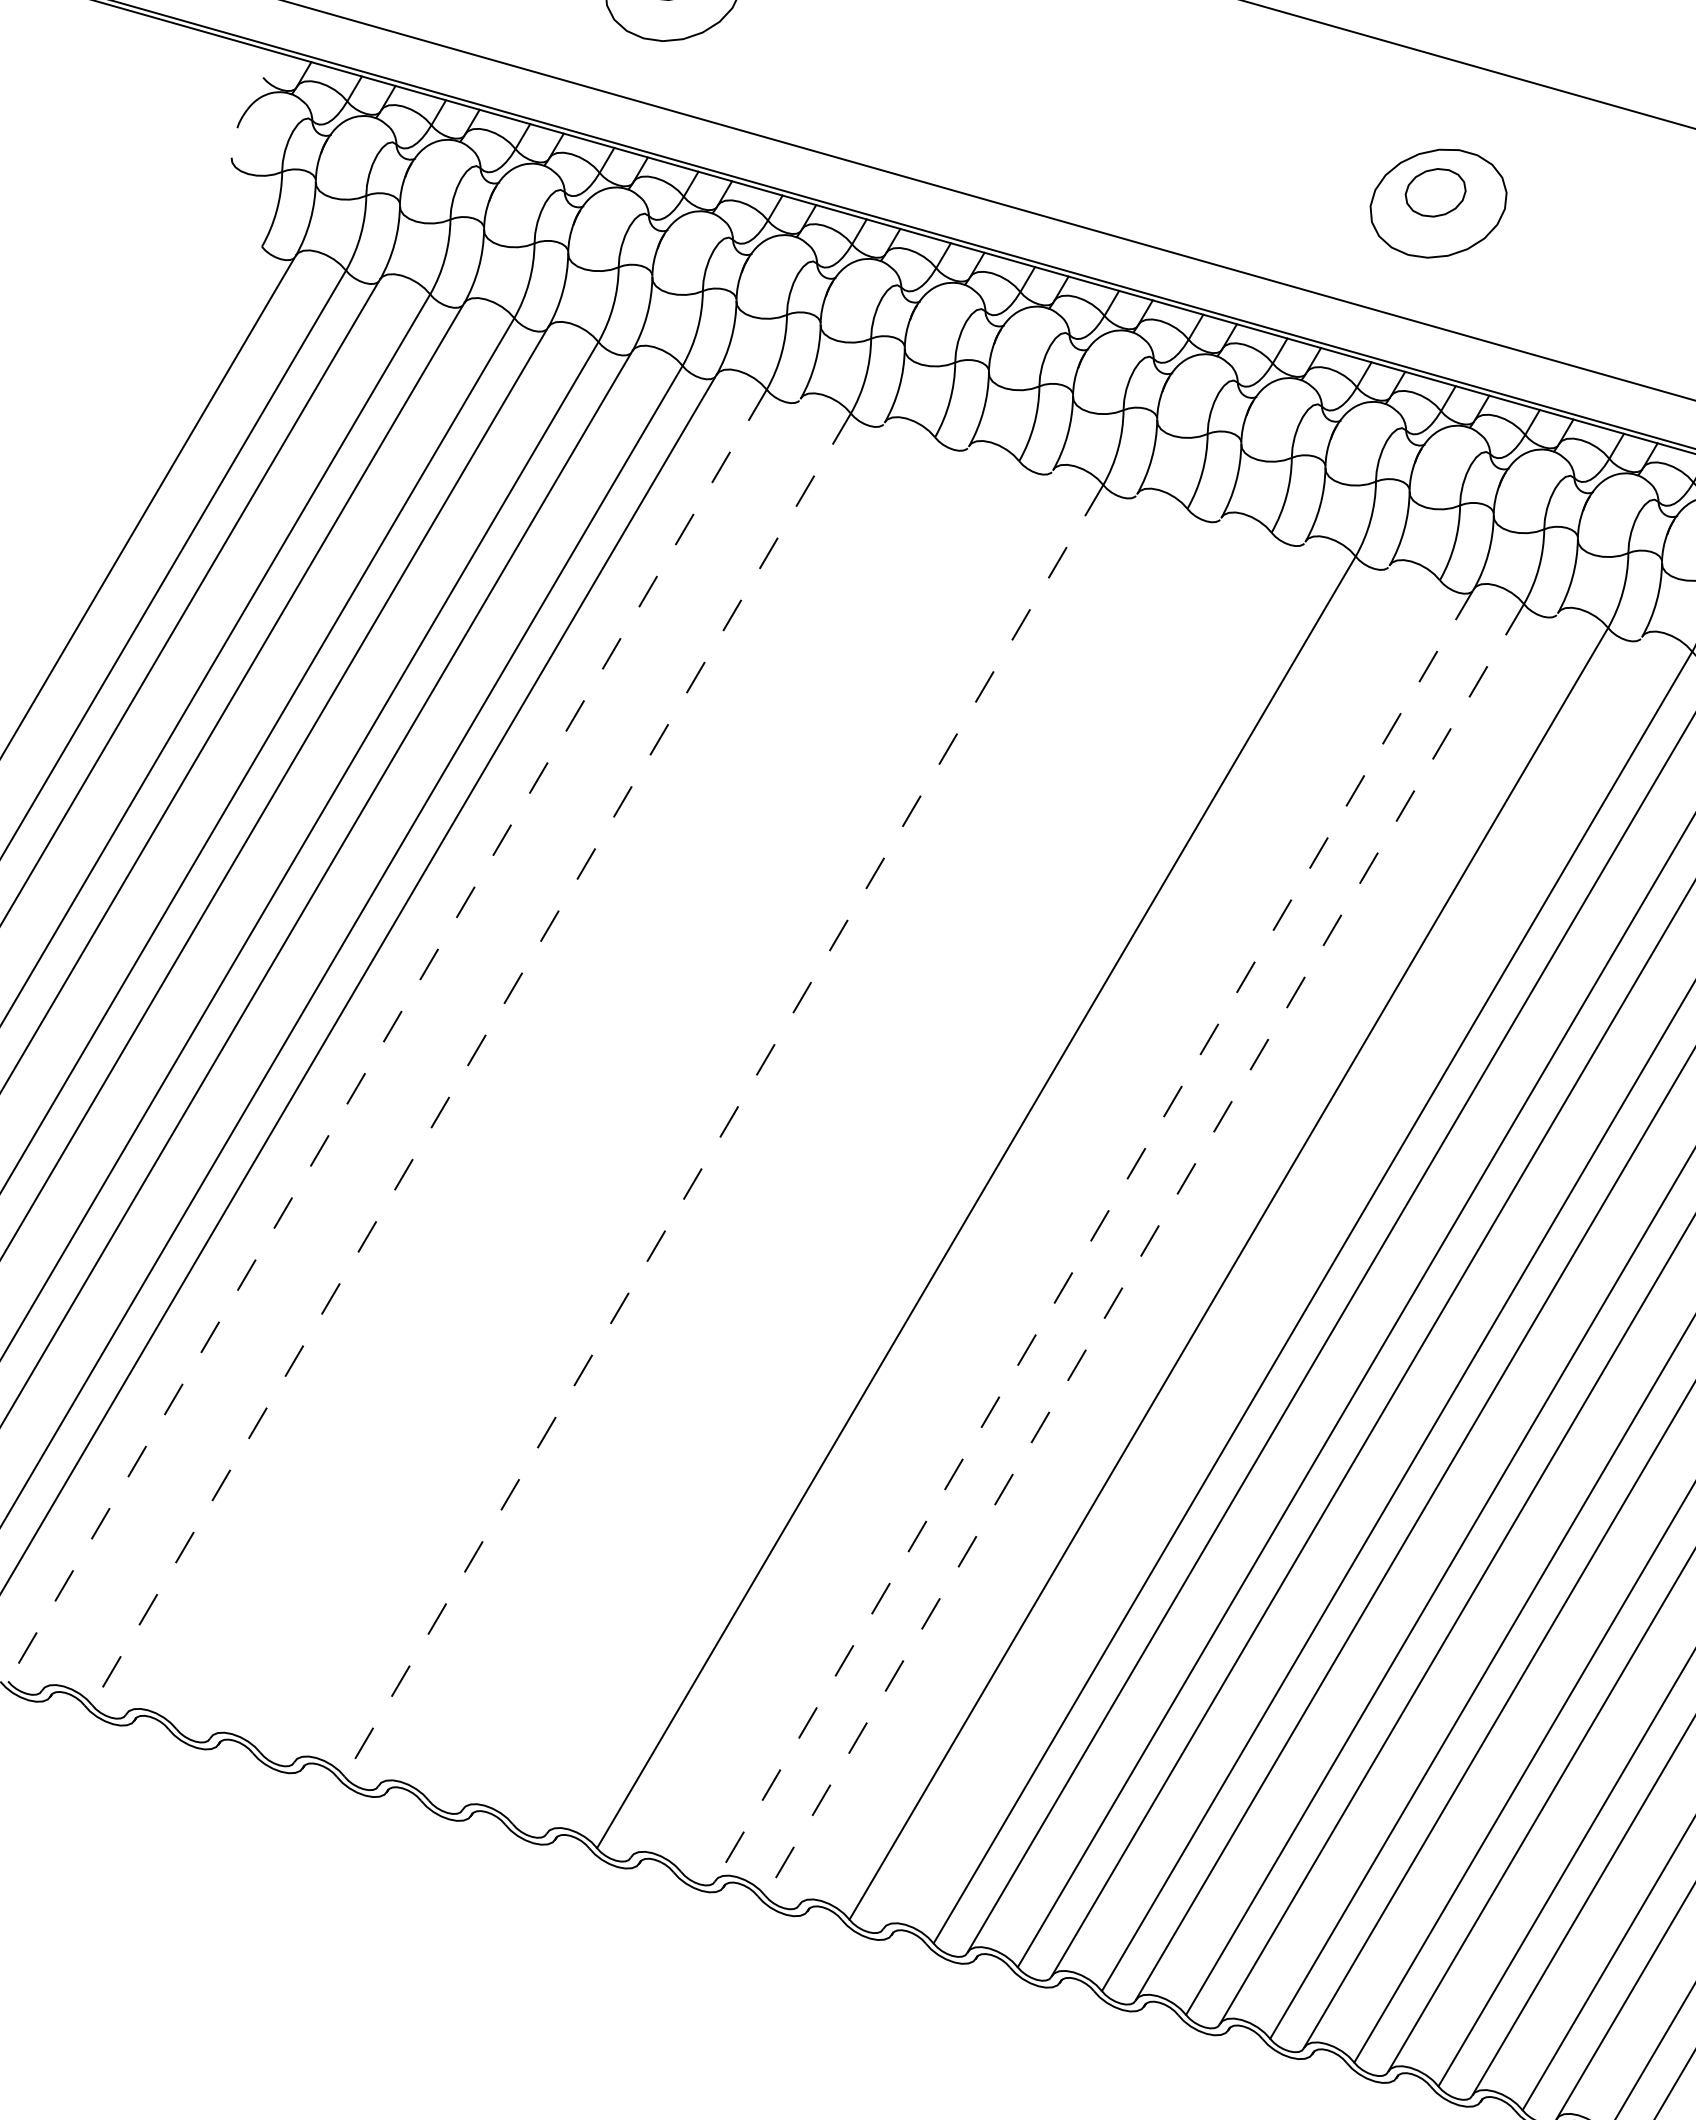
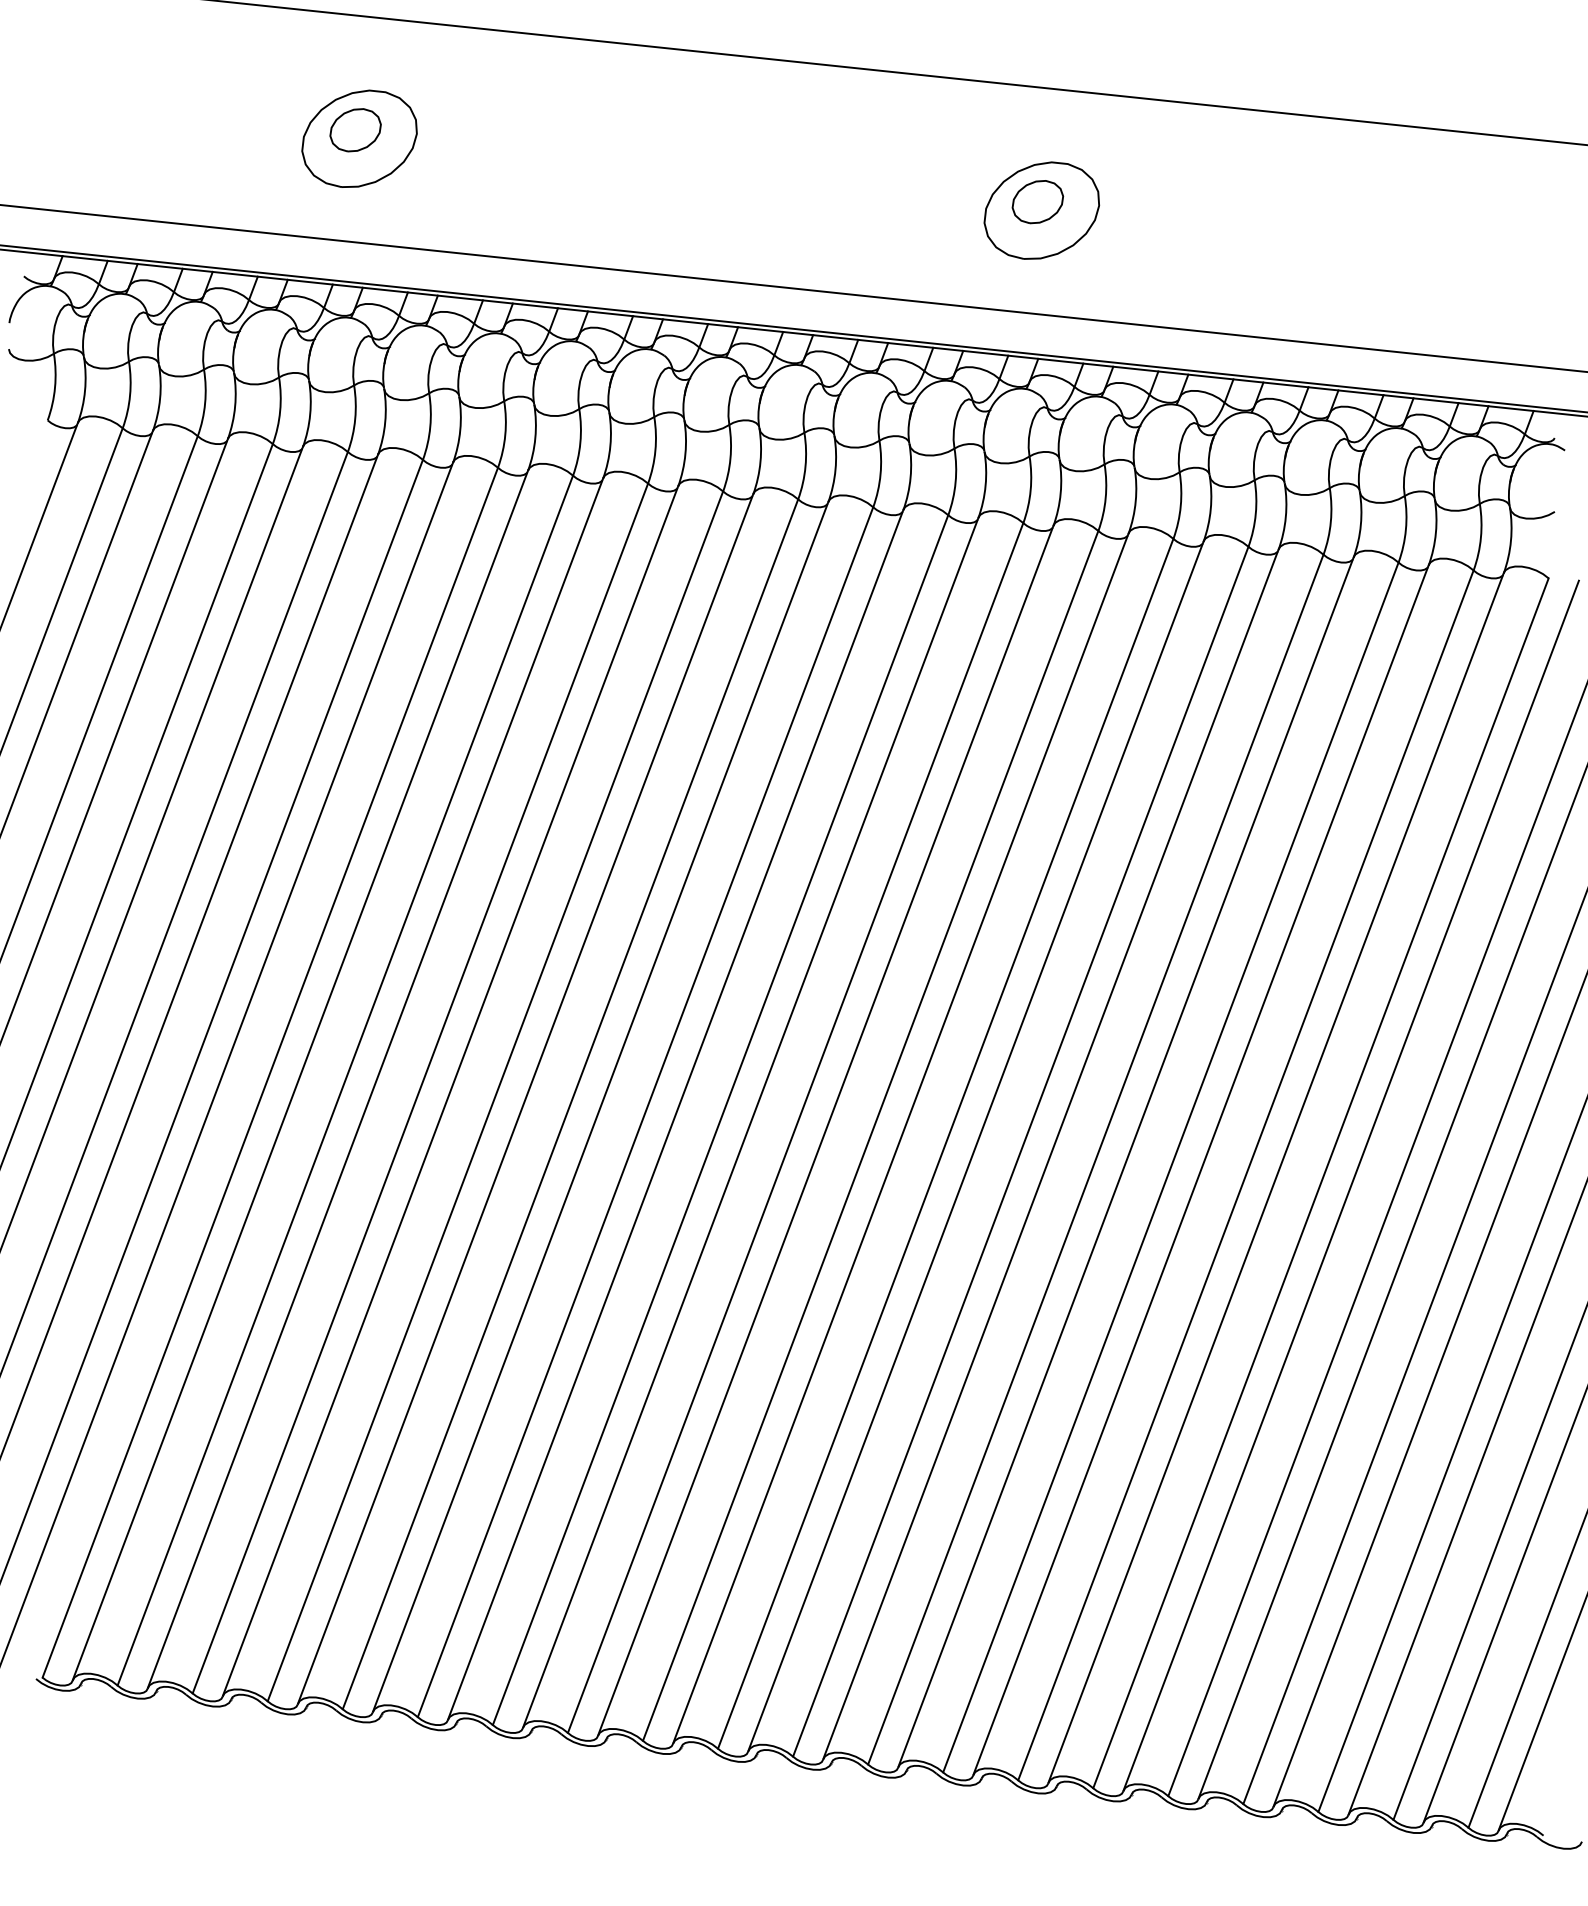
line: (387, 1036) -> (270, 1073), dashed -> solid
line: (421, 1043) -> (300, 1074), added
line: (471, 1060) -> (345, 1081), dashed -> solid
line: (505, 1067) -> (375, 1082), added
line: (555, 1083) -> (420, 1088), added
line: (589, 1091) -> (450, 1090), added
line: (639, 1107) -> (495, 1096), added
line: (673, 1115) -> (525, 1098), added
line: (723, 1131) -> (570, 1104), dashed -> solid
line: (757, 1139) -> (600, 1106), added
line: (808, 1154) -> (645, 1112), added
line: (841, 1163) -> (675, 1114), added
line: (892, 1178) -> (720, 1120), added
line: (925, 1187) -> (750, 1122), added
line: (1010, 1211) -> (825, 1130), added
line: (1060, 1225) -> (870, 1135), added
line: (1094, 1234) -> (900, 1138), dashed -> solid
line: (1144, 1250) -> (945, 1144), dashed -> solid
line: (1178, 1258) -> (975, 1146), added
line: (1262, 1281) -> (1050, 1153), added

